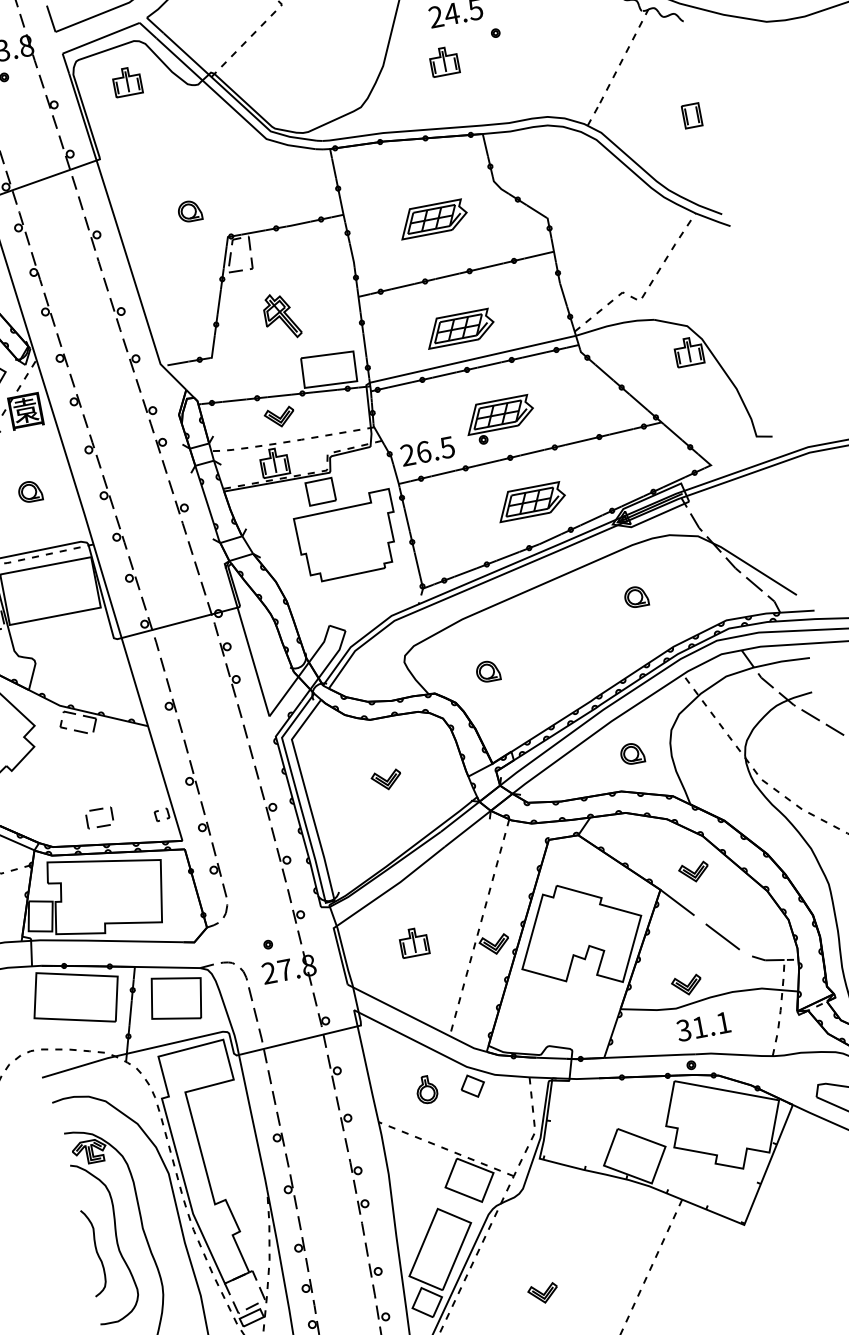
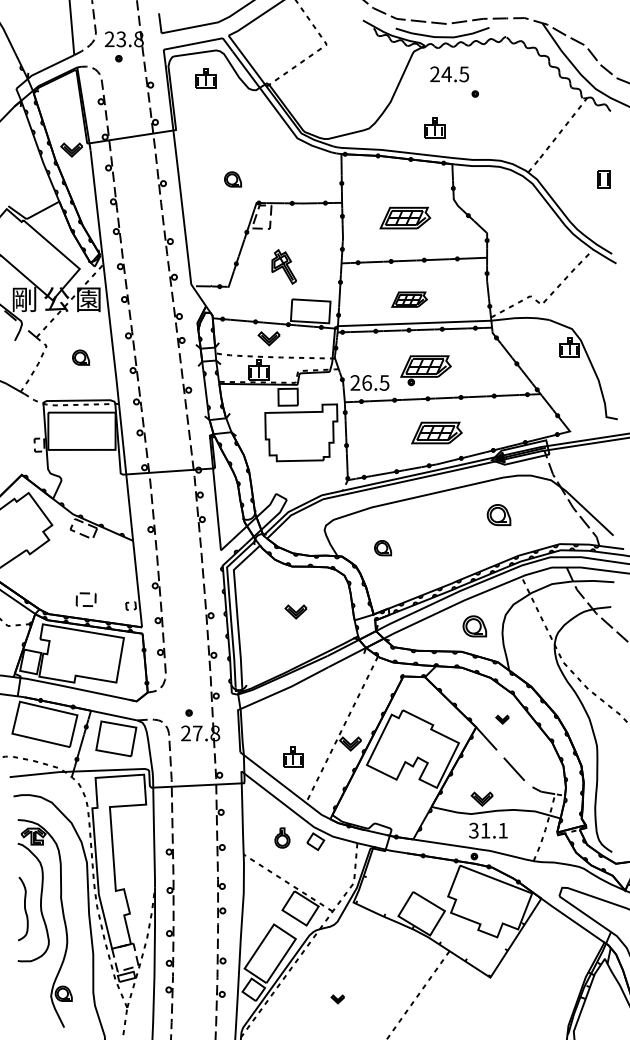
part: (443, 60) -> (434, 127), moved
part: (459, 328) -> (409, 299), size x0.7
part: (635, 597) -> (498, 515), size x1.4
part: (632, 753) -> (474, 626), size x1.4
part: (694, 872) -> (502, 719), size x0.6
part: (414, 941) -> (293, 756), moved
part: (543, 1294) -> (337, 999), size x0.6

